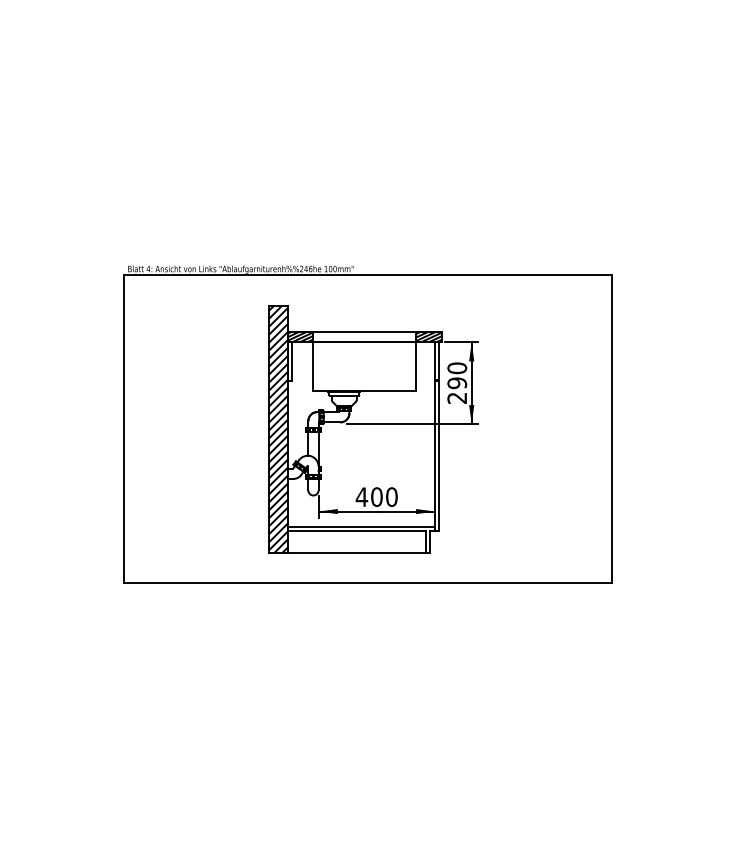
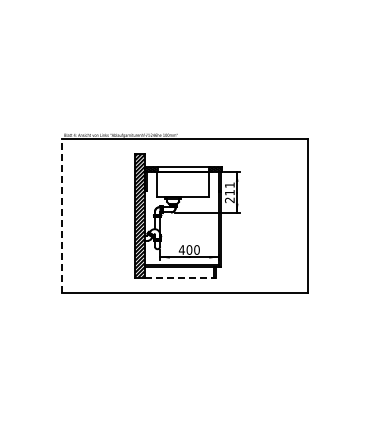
text: (456, 374) -> (229, 188), 290 -> 211
line: (124, 428) -> (62, 215), solid -> dashed
line: (359, 551) -> (180, 277), solid -> dashed

